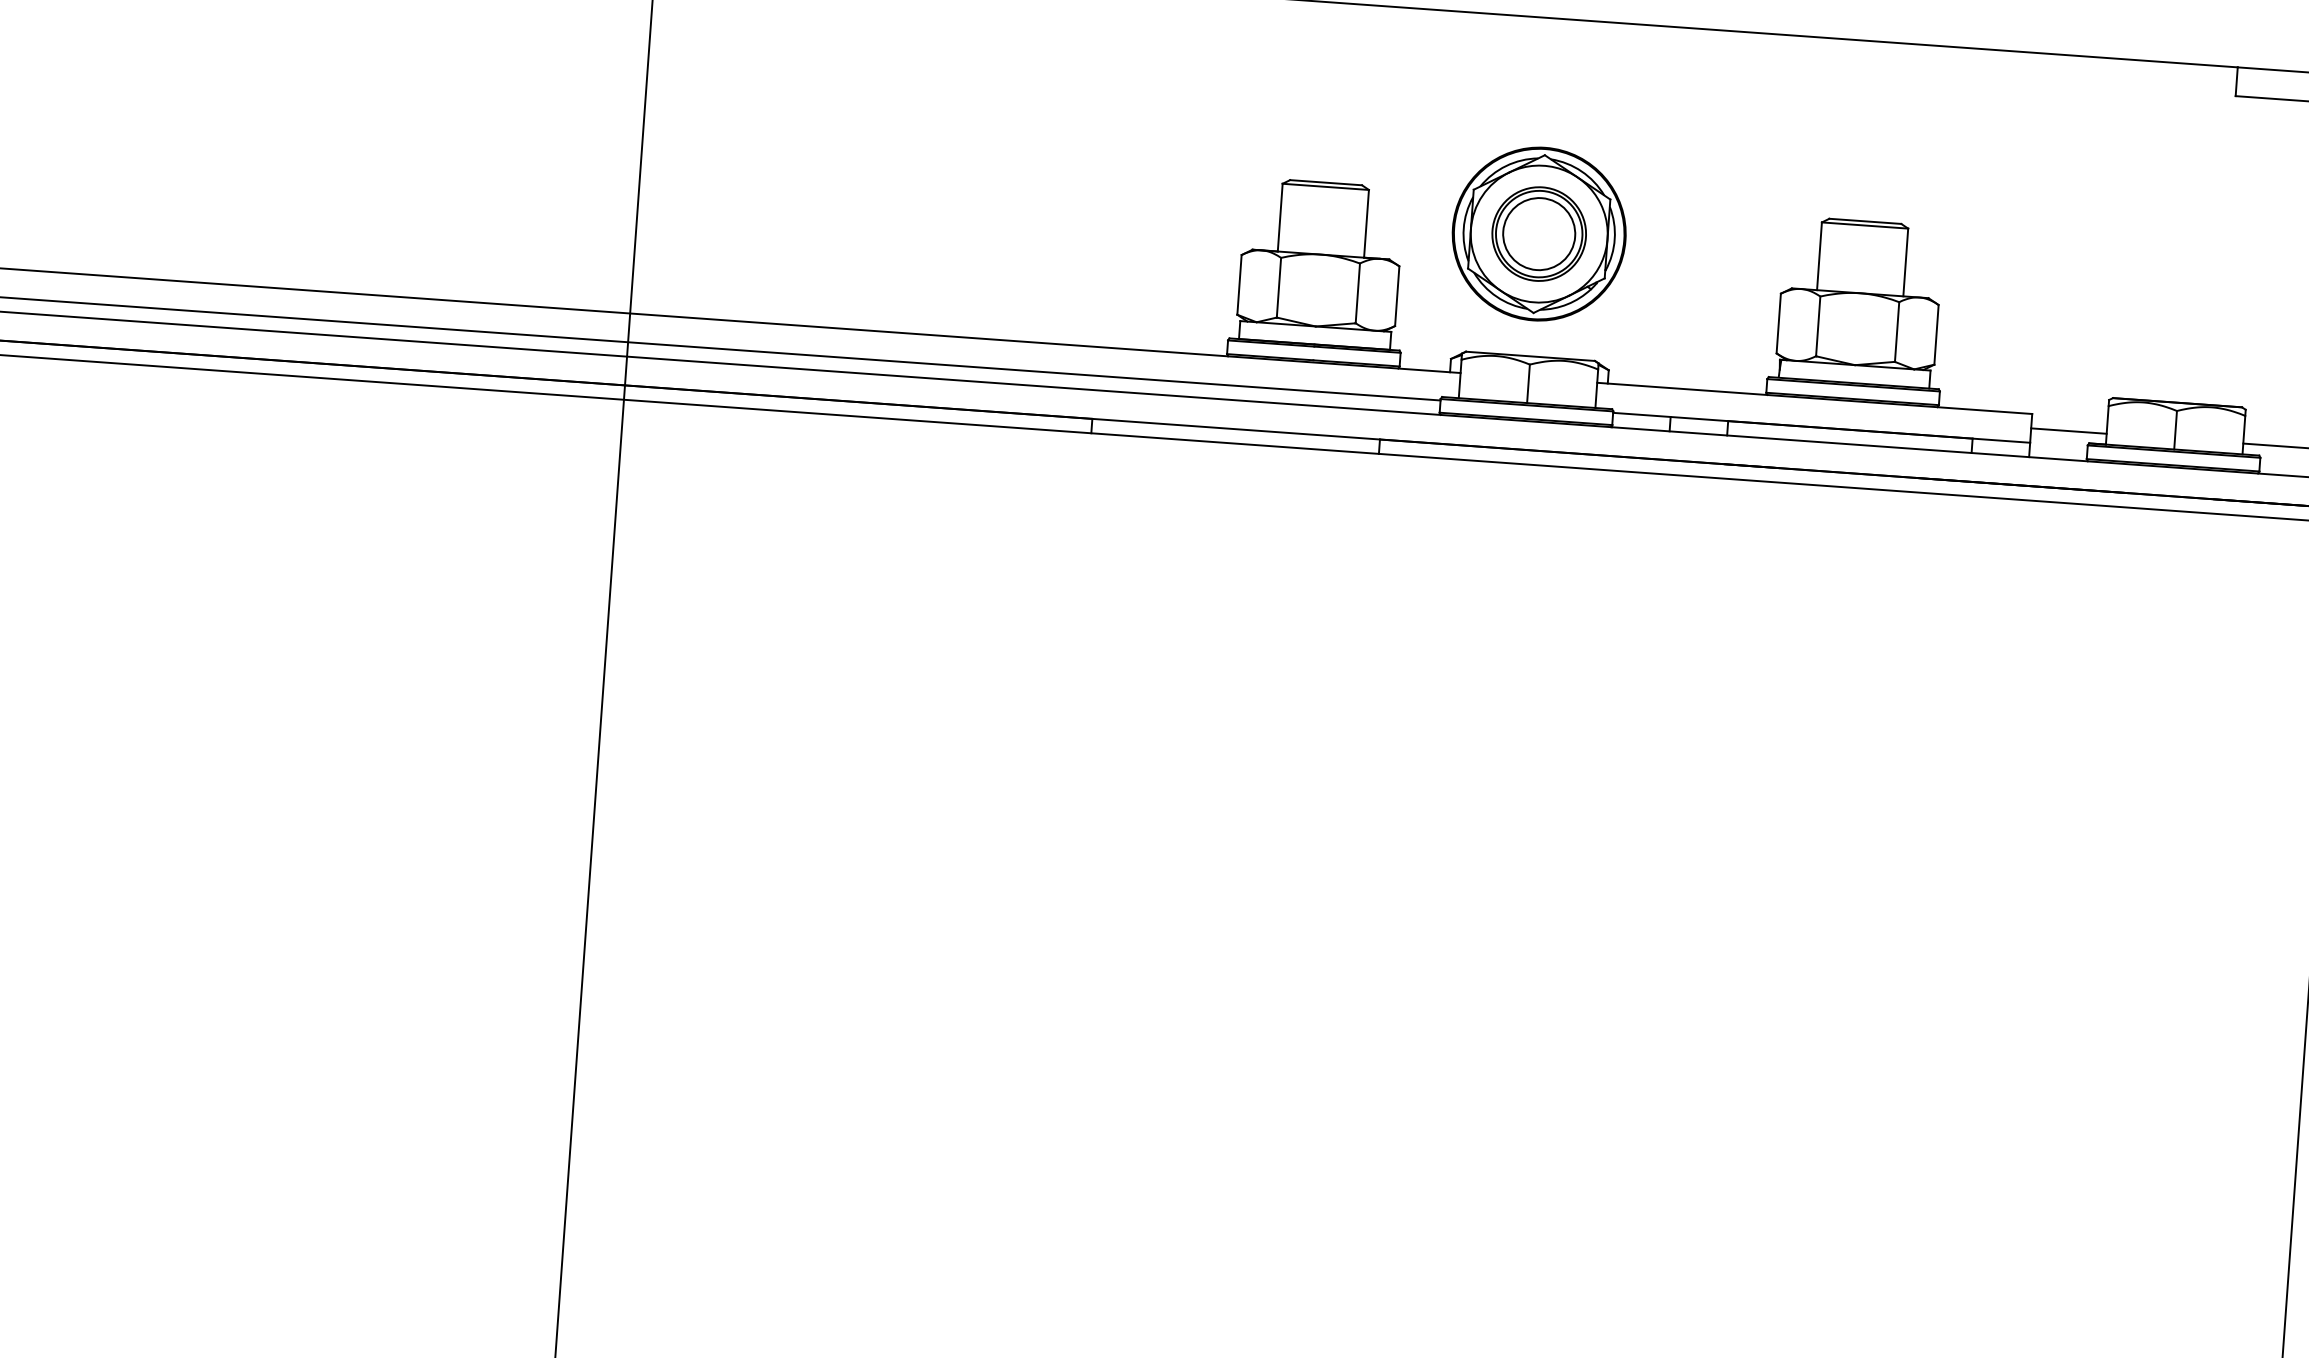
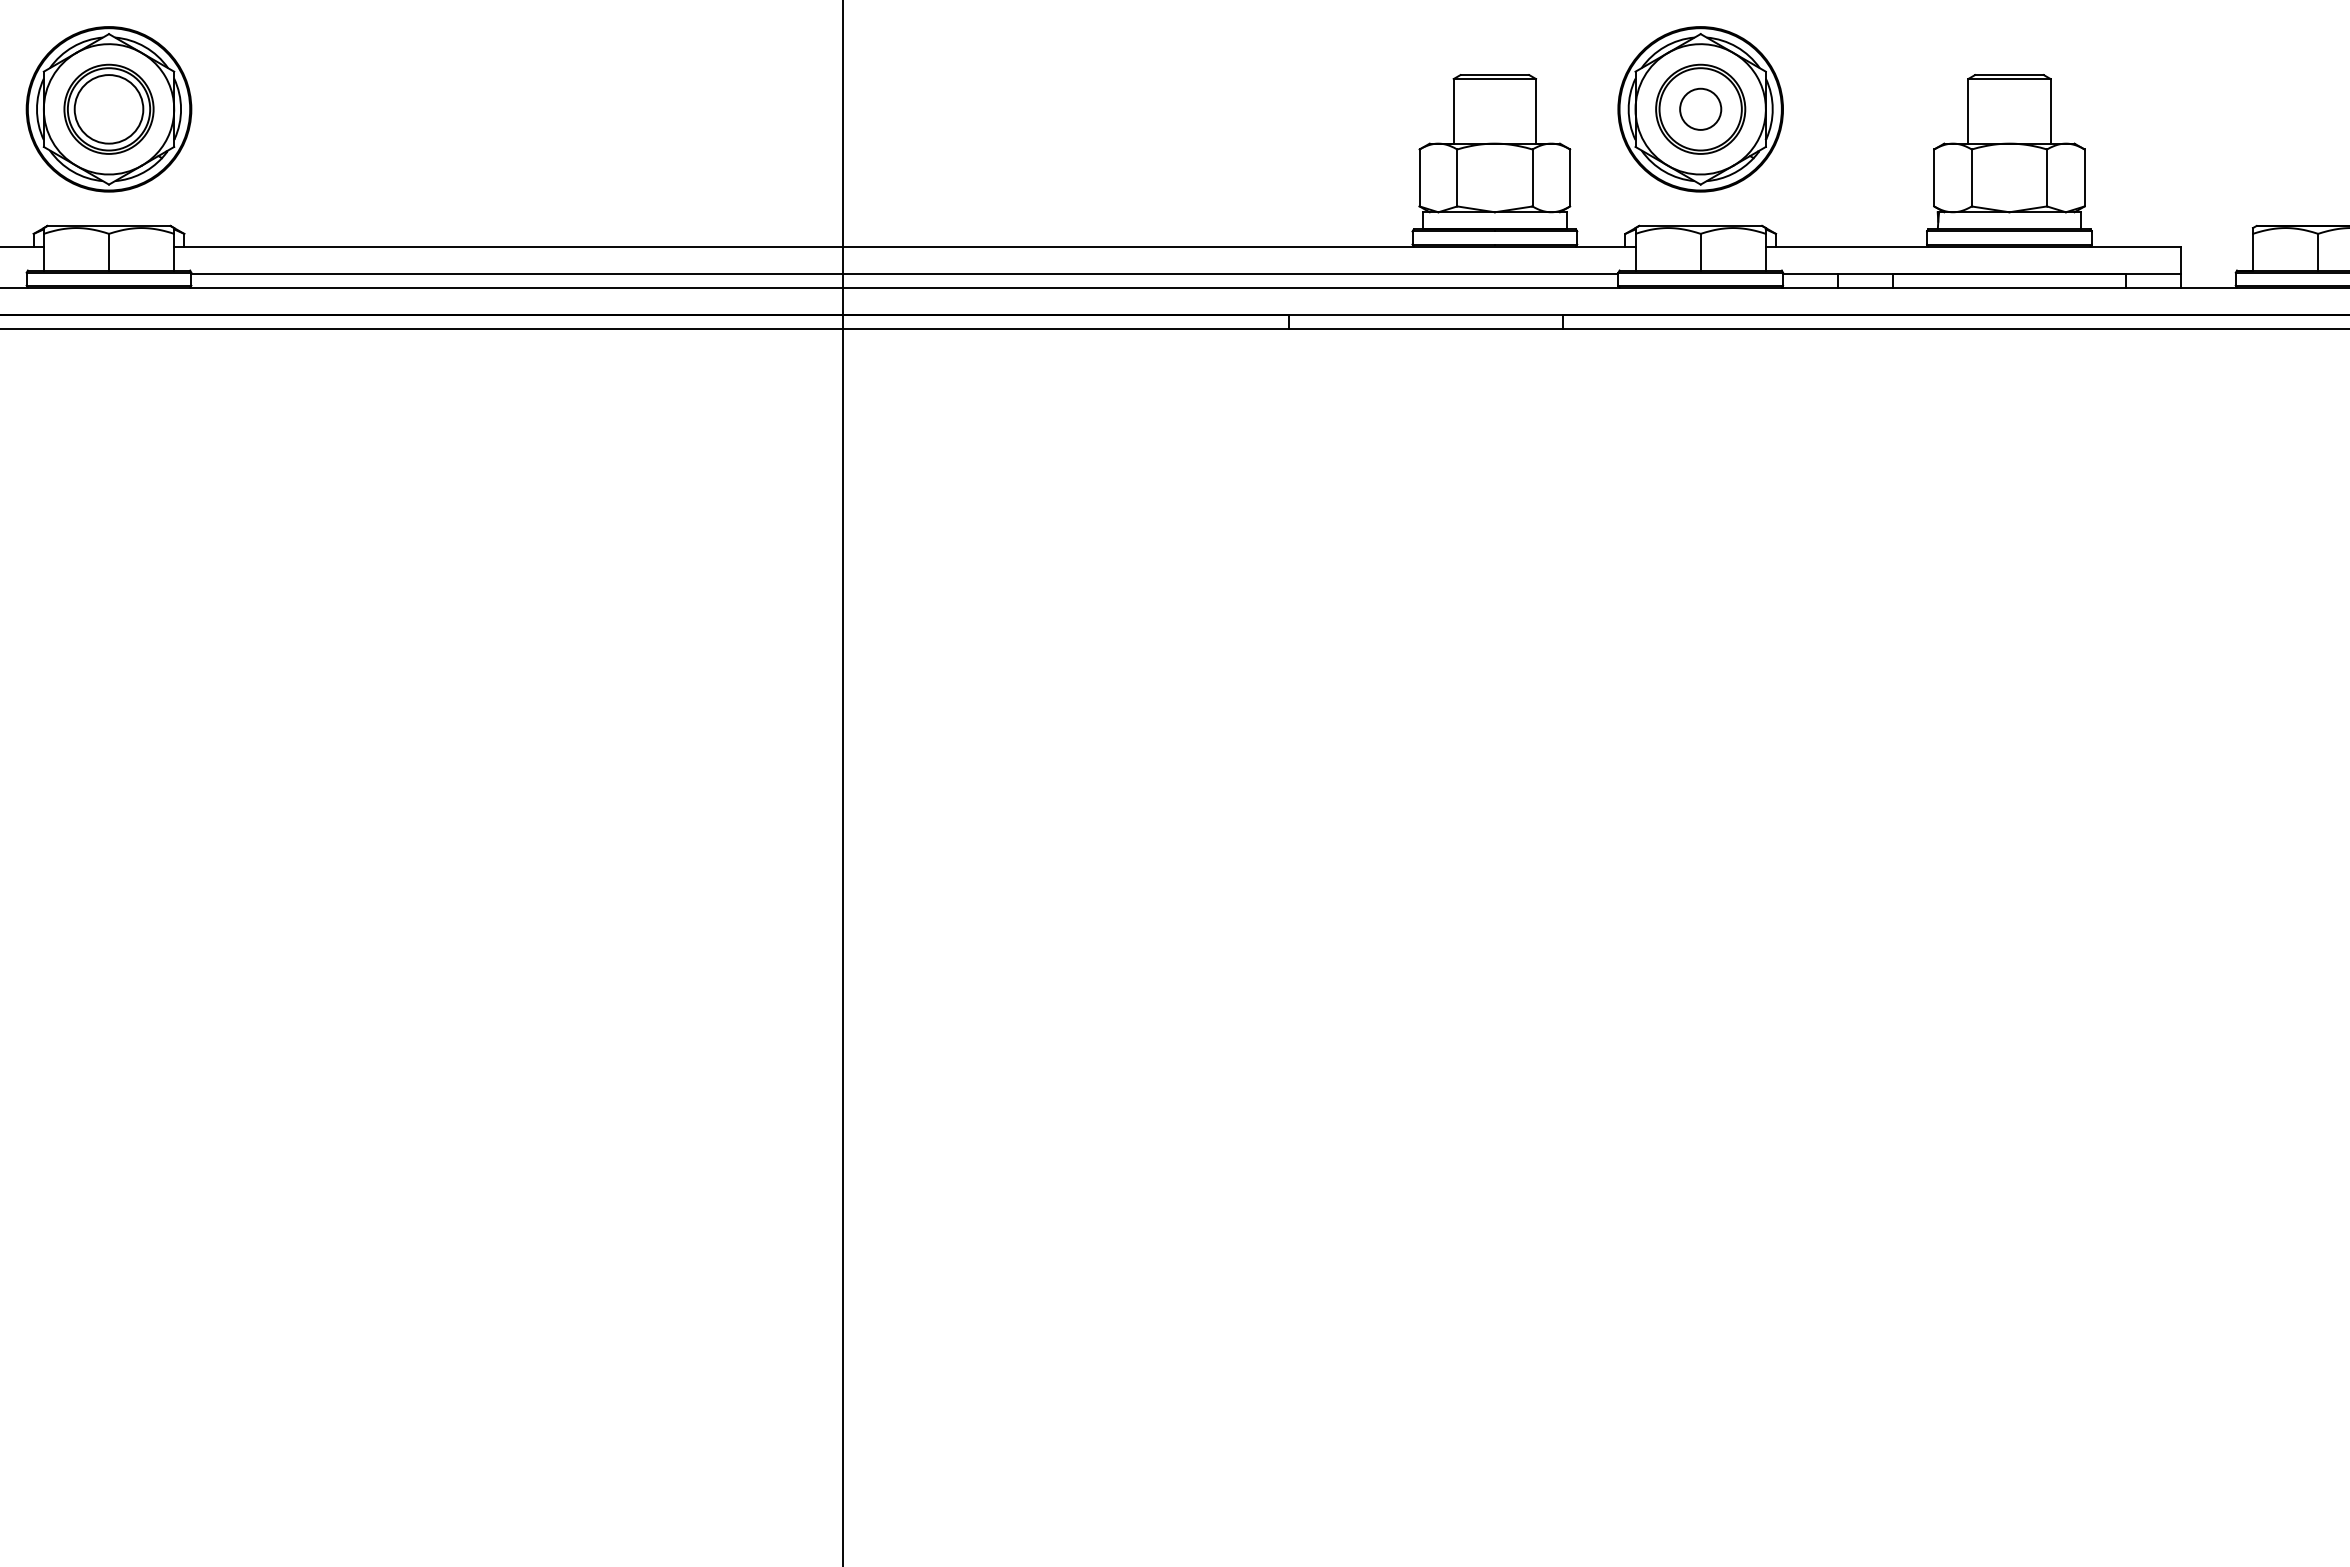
circle: (1539, 234) -> (1700, 109), size x0.6
line: (2068, 431) -> (2216, 260), removed

